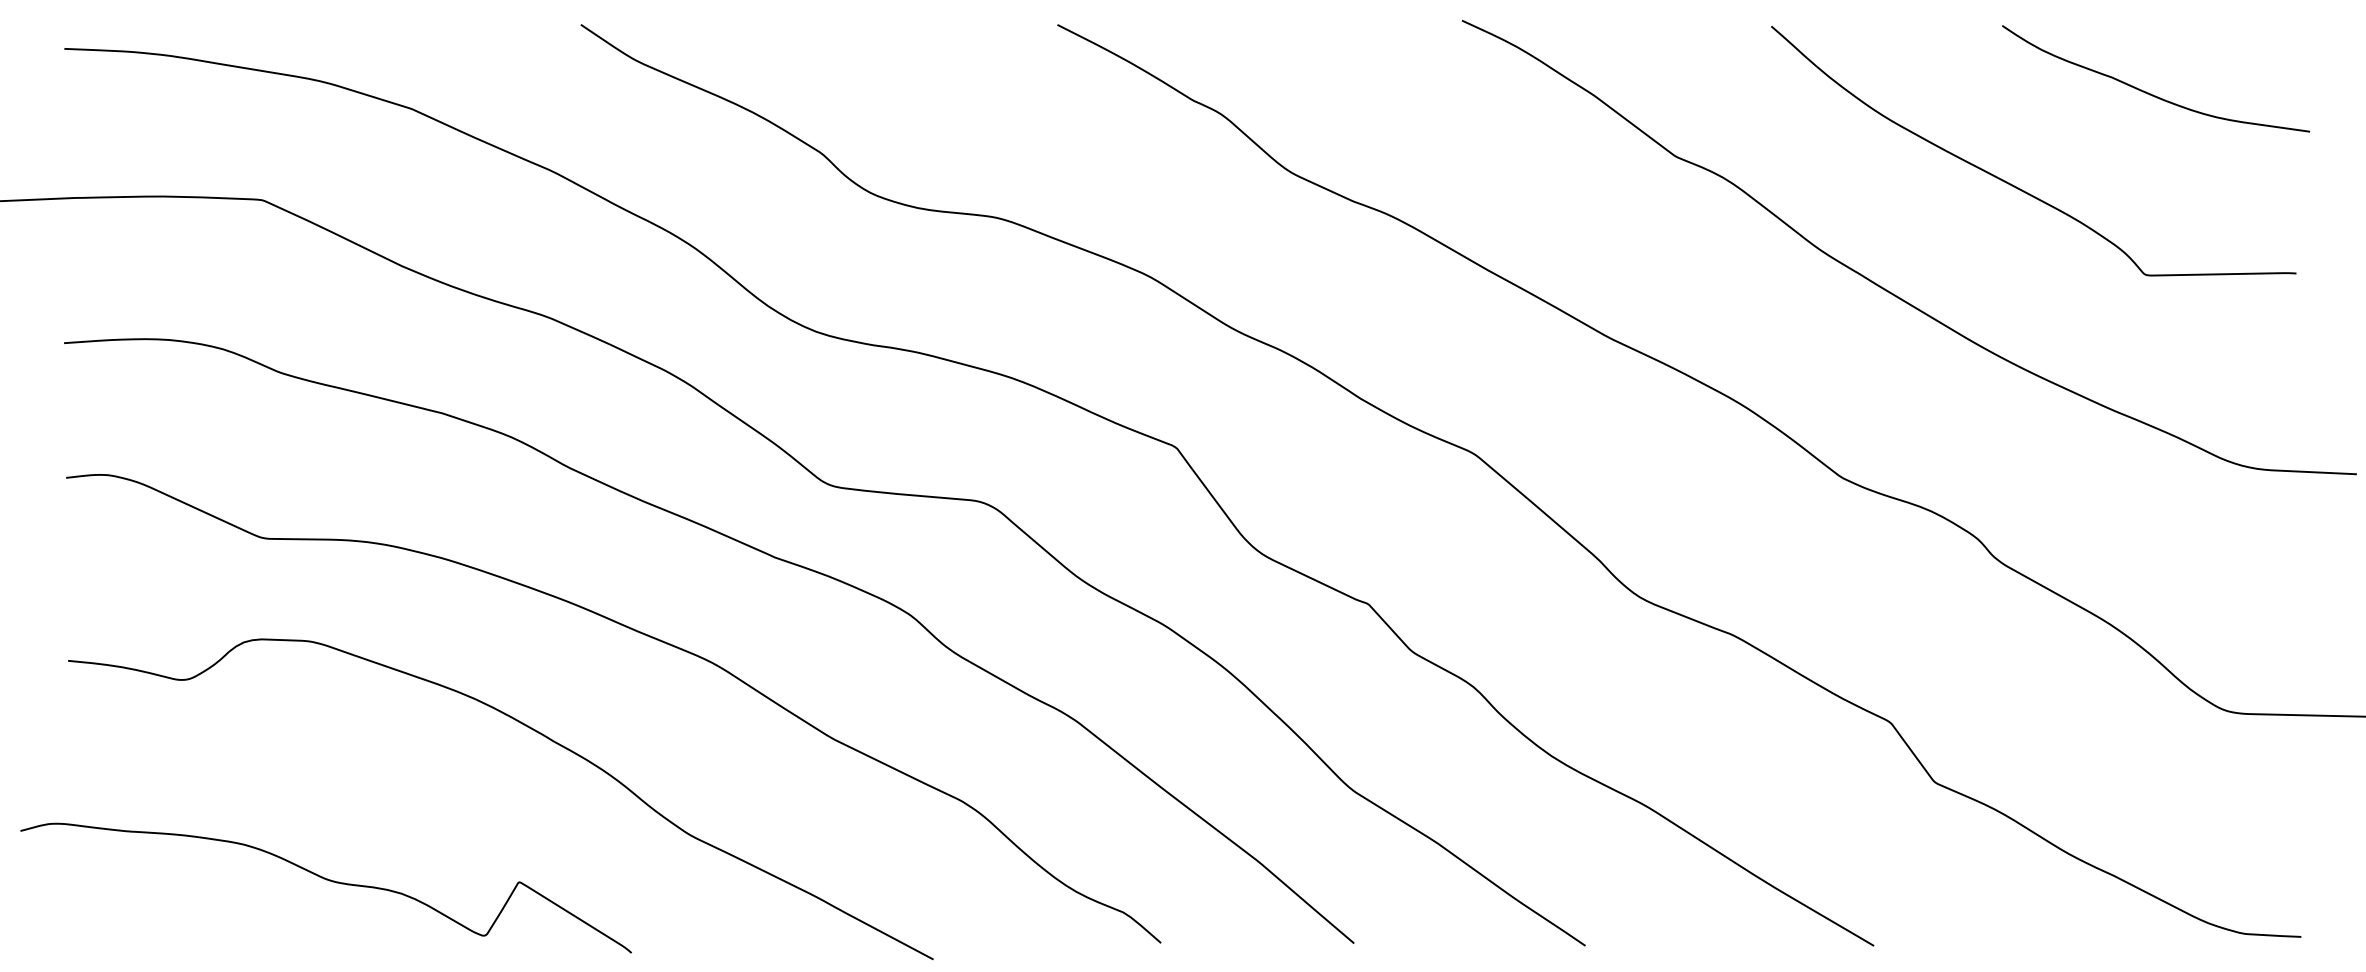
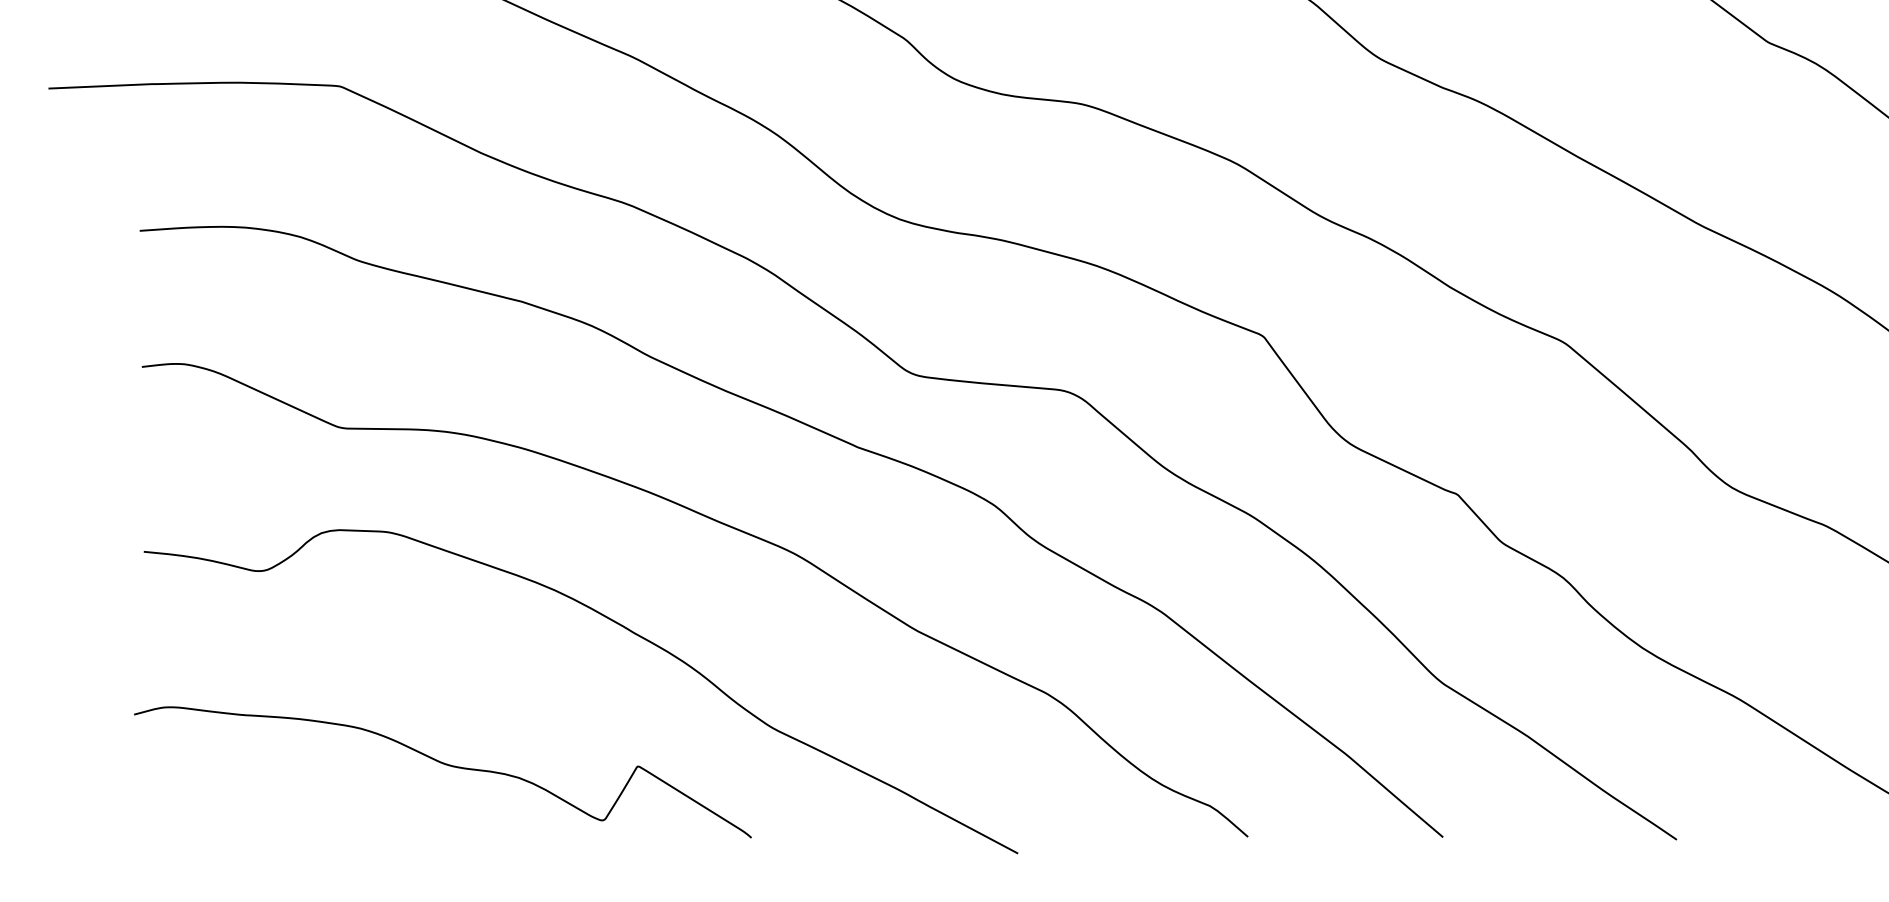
curve: (326, 880) -> (443, 764), moved

